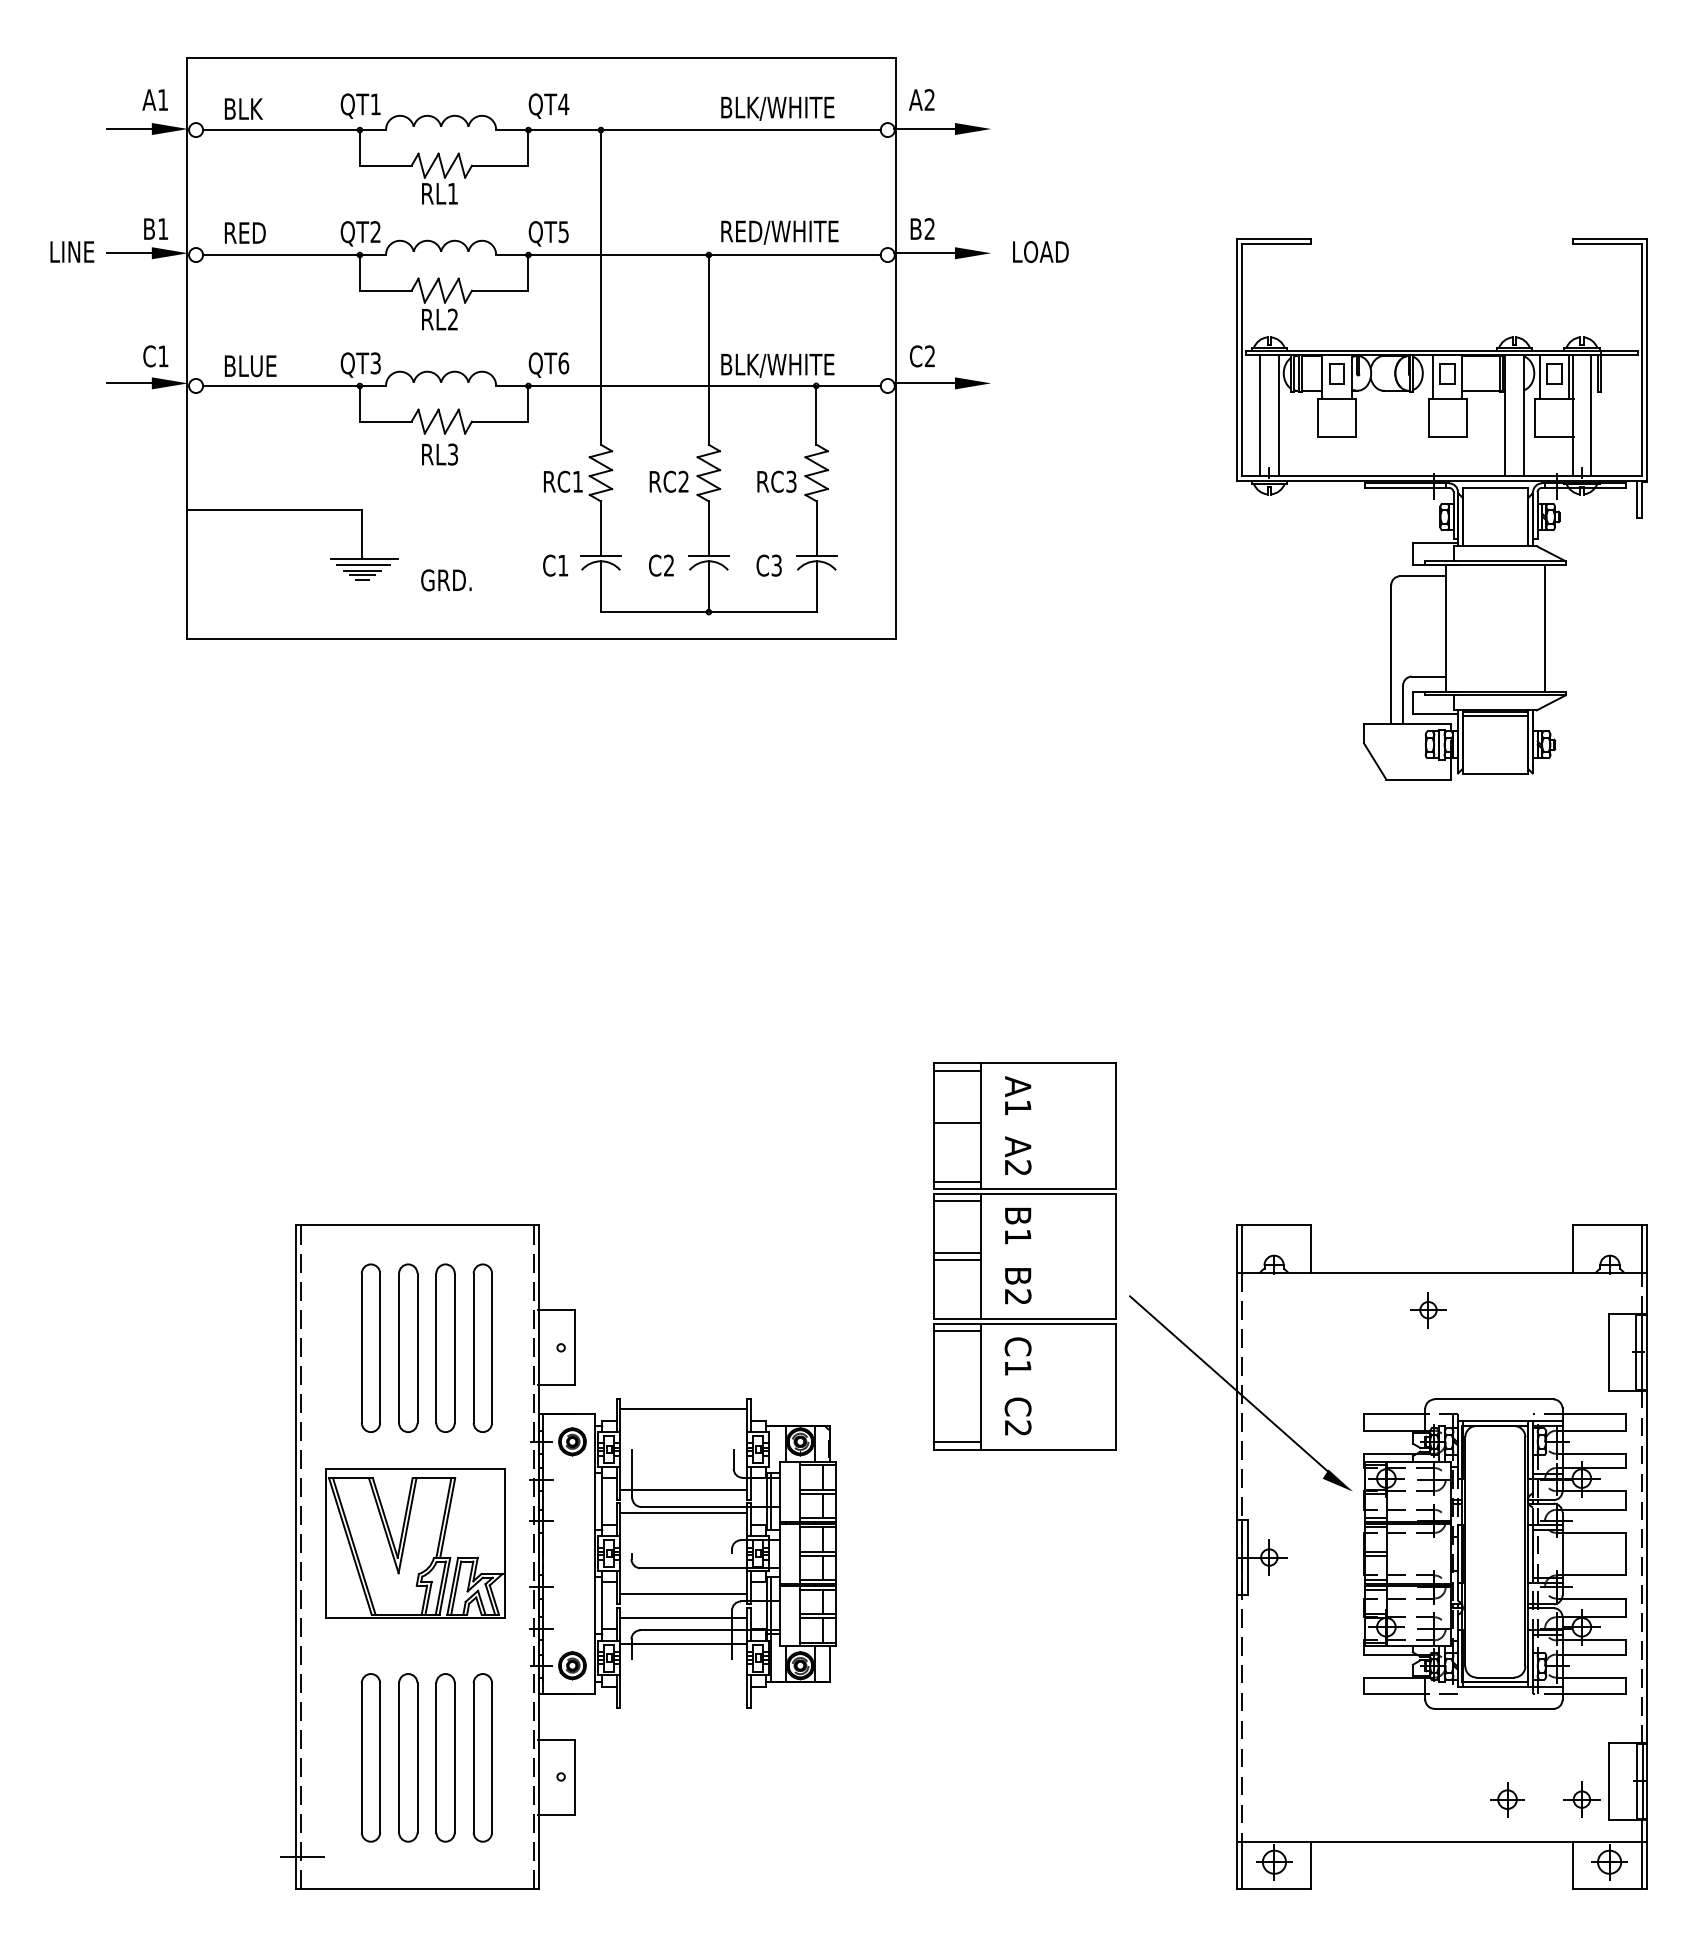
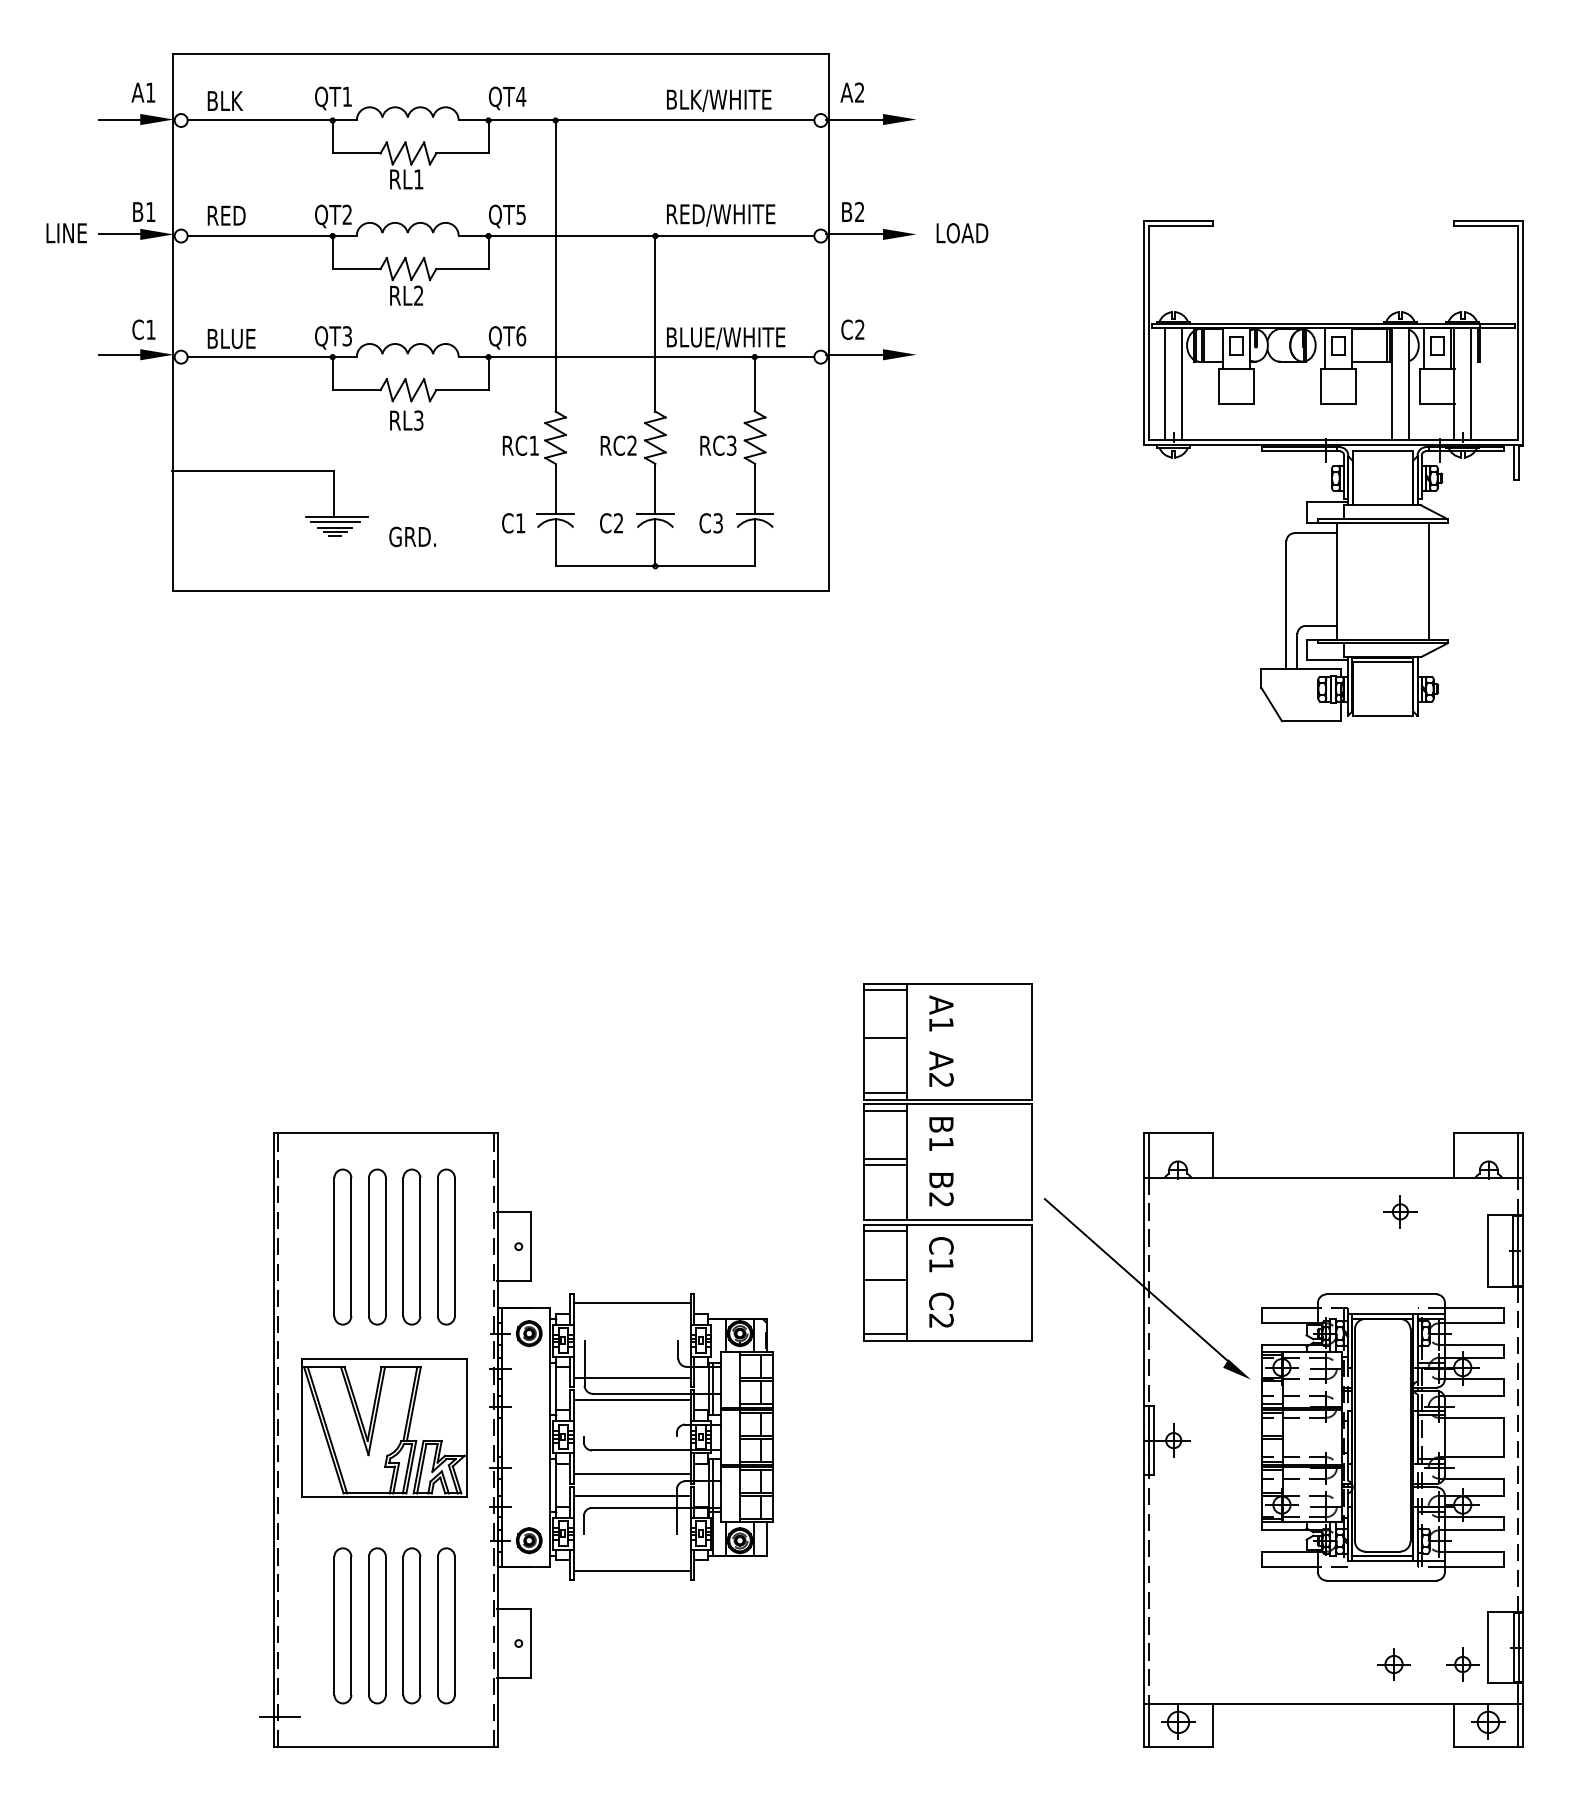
text: (798, 365) -> (738, 338), BLK/WHITE -> BLUE/WHITE
part: (1428, 1310) -> (1400, 1212), moved
line: (957, 1383) -> (885, 1279), added
line: (683, 1643) -> (631, 1570), moved

